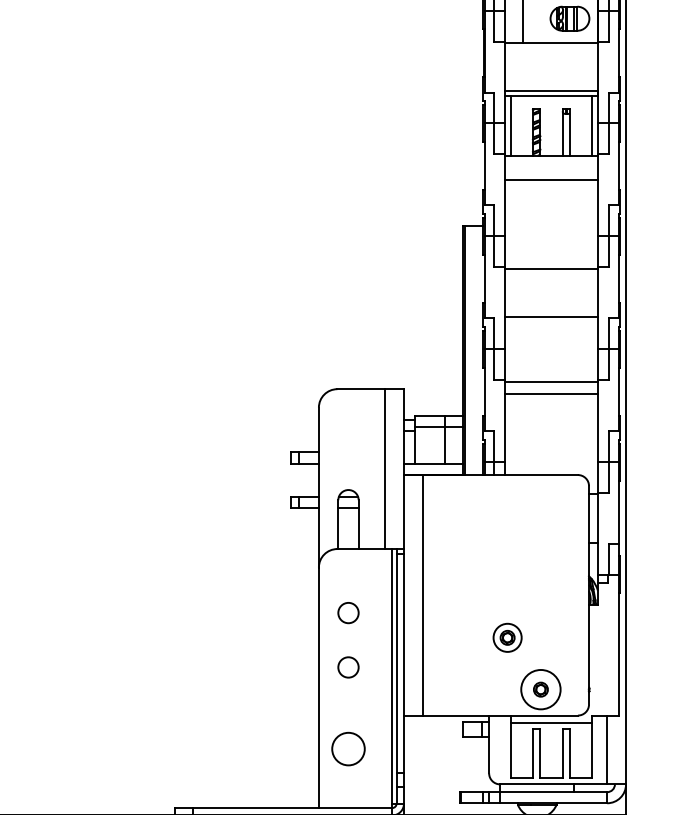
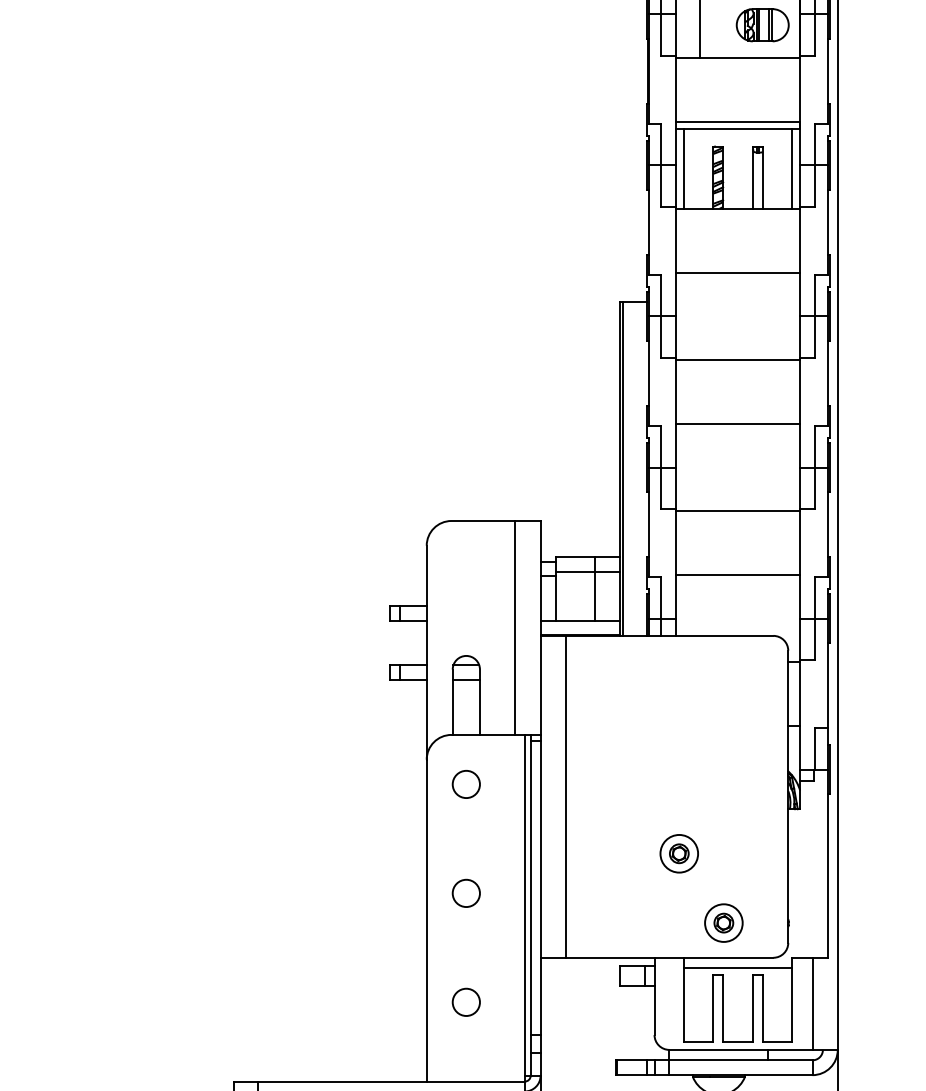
line: (551, 179) -> (738, 272), moved
line: (551, 393) -> (738, 574), moved
circle: (348, 613) -> (466, 785), moved
circle: (540, 689) -> (723, 922), size x0.71
circle: (348, 748) -> (466, 1001), size x0.62

